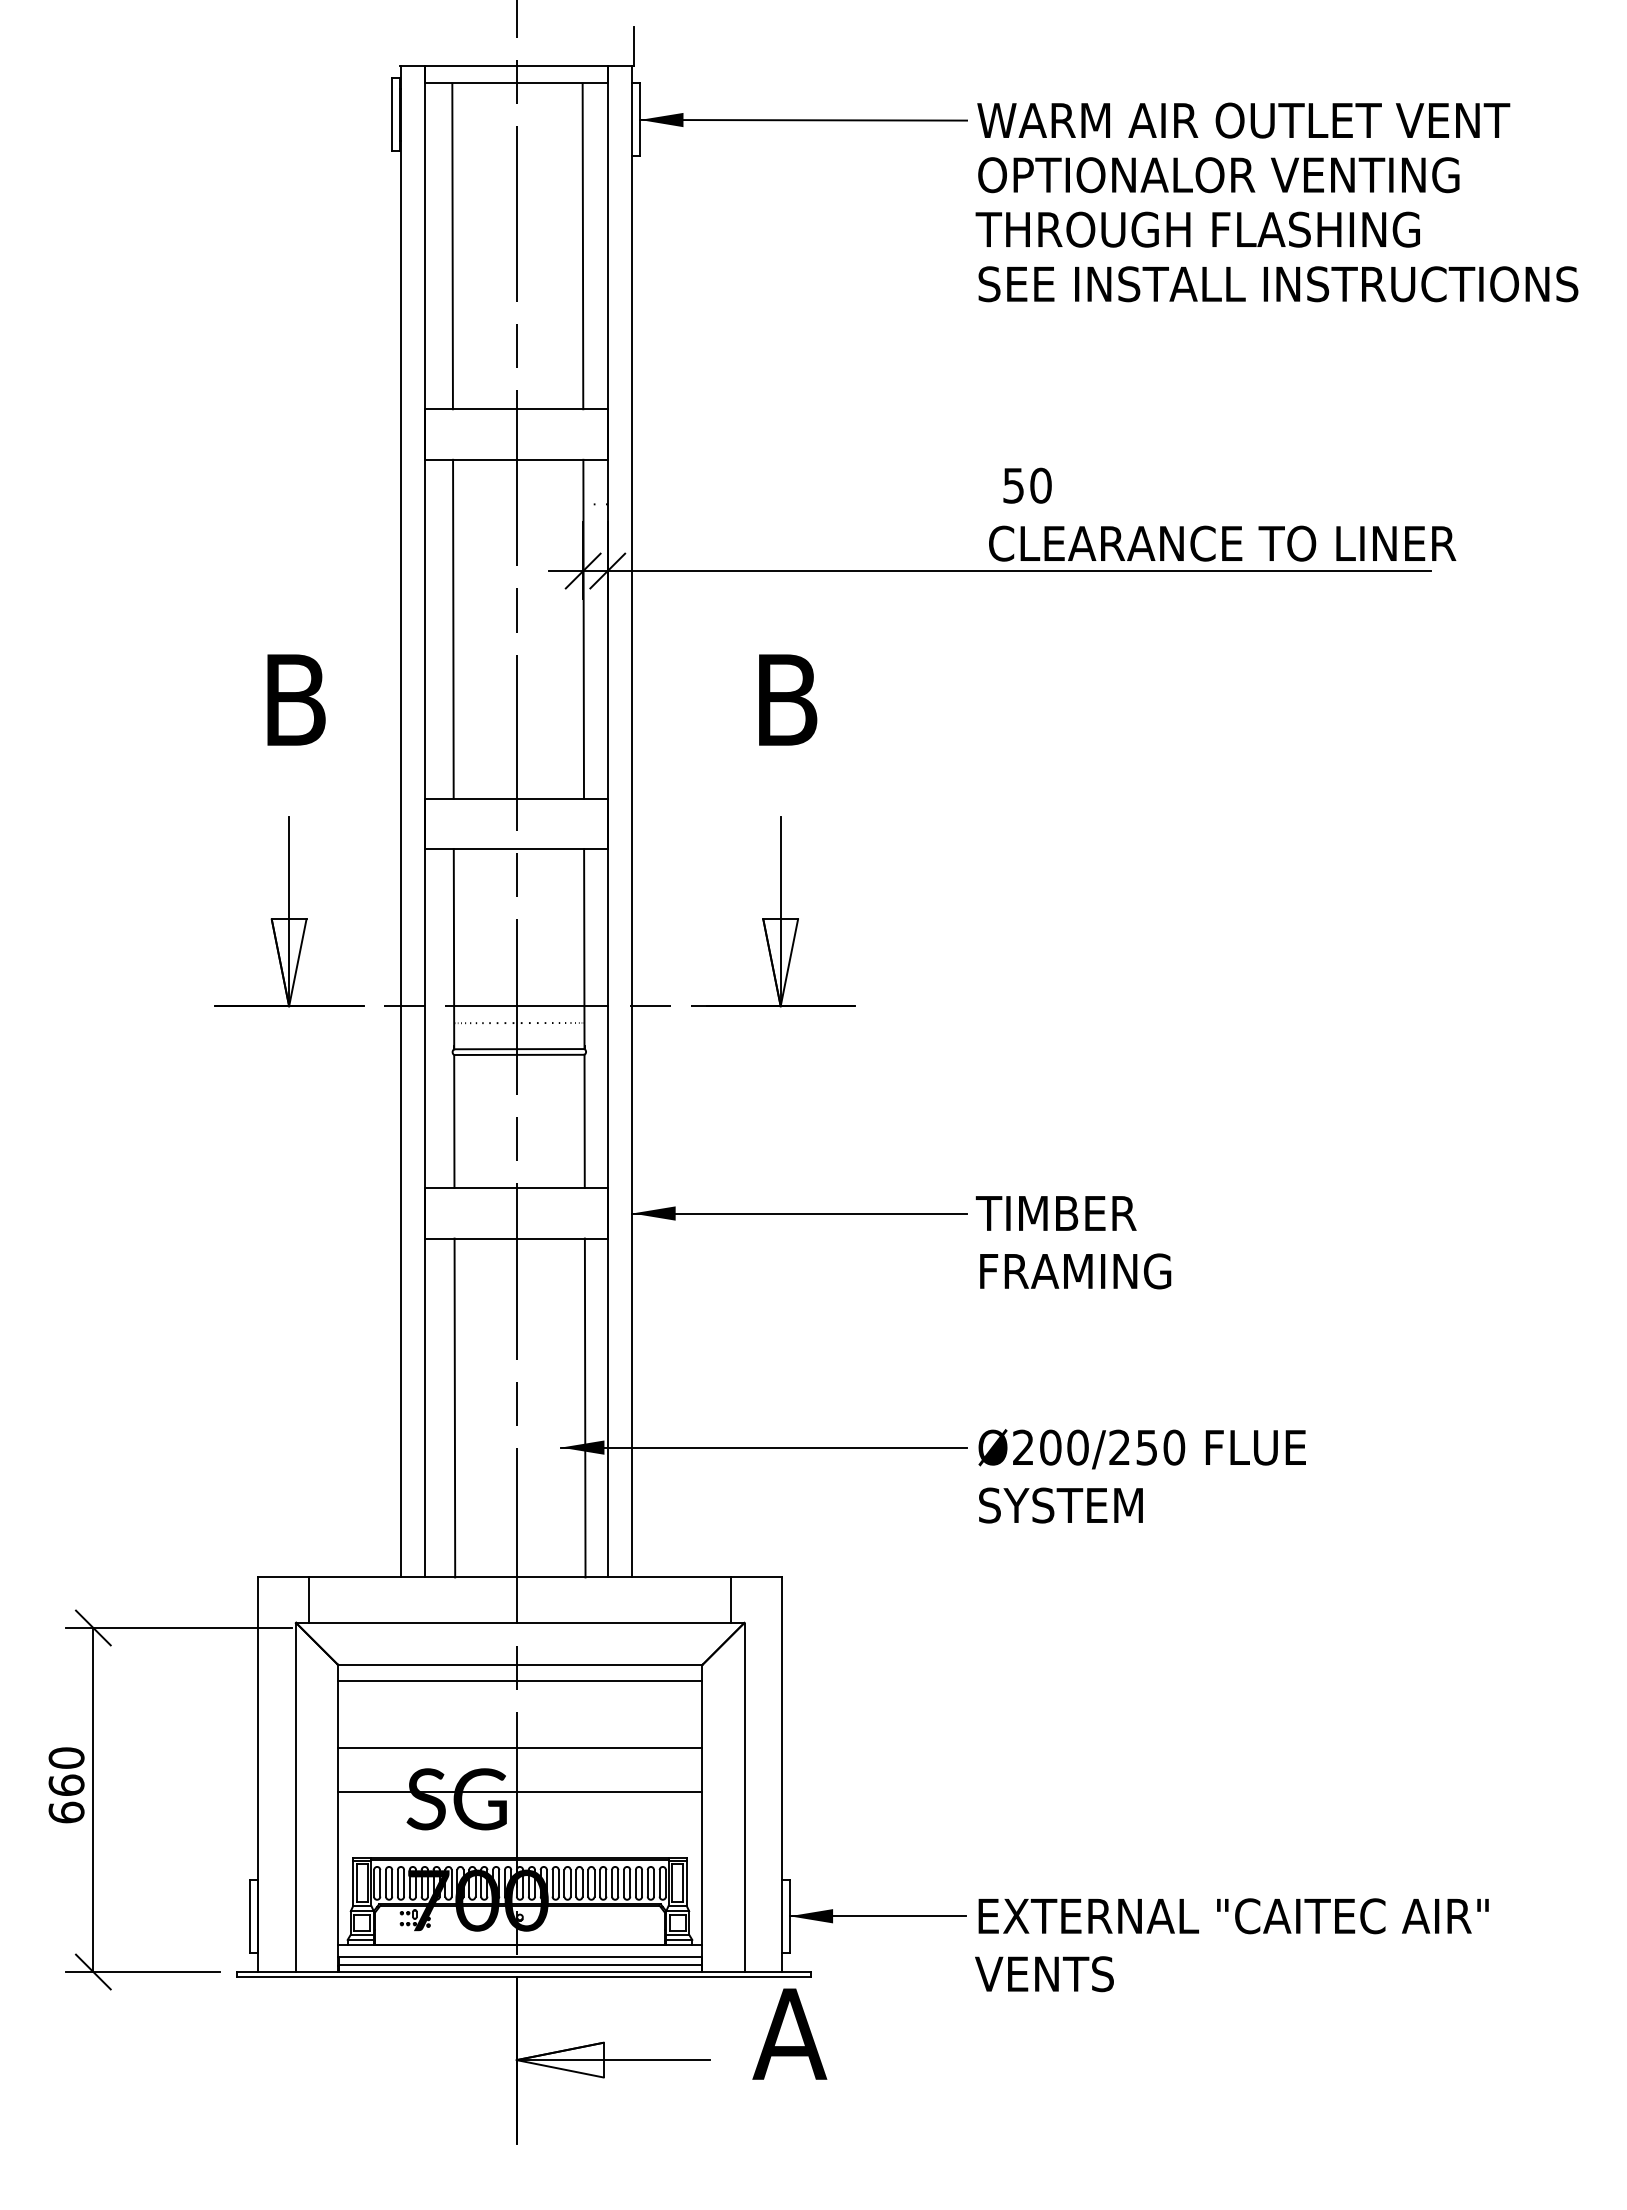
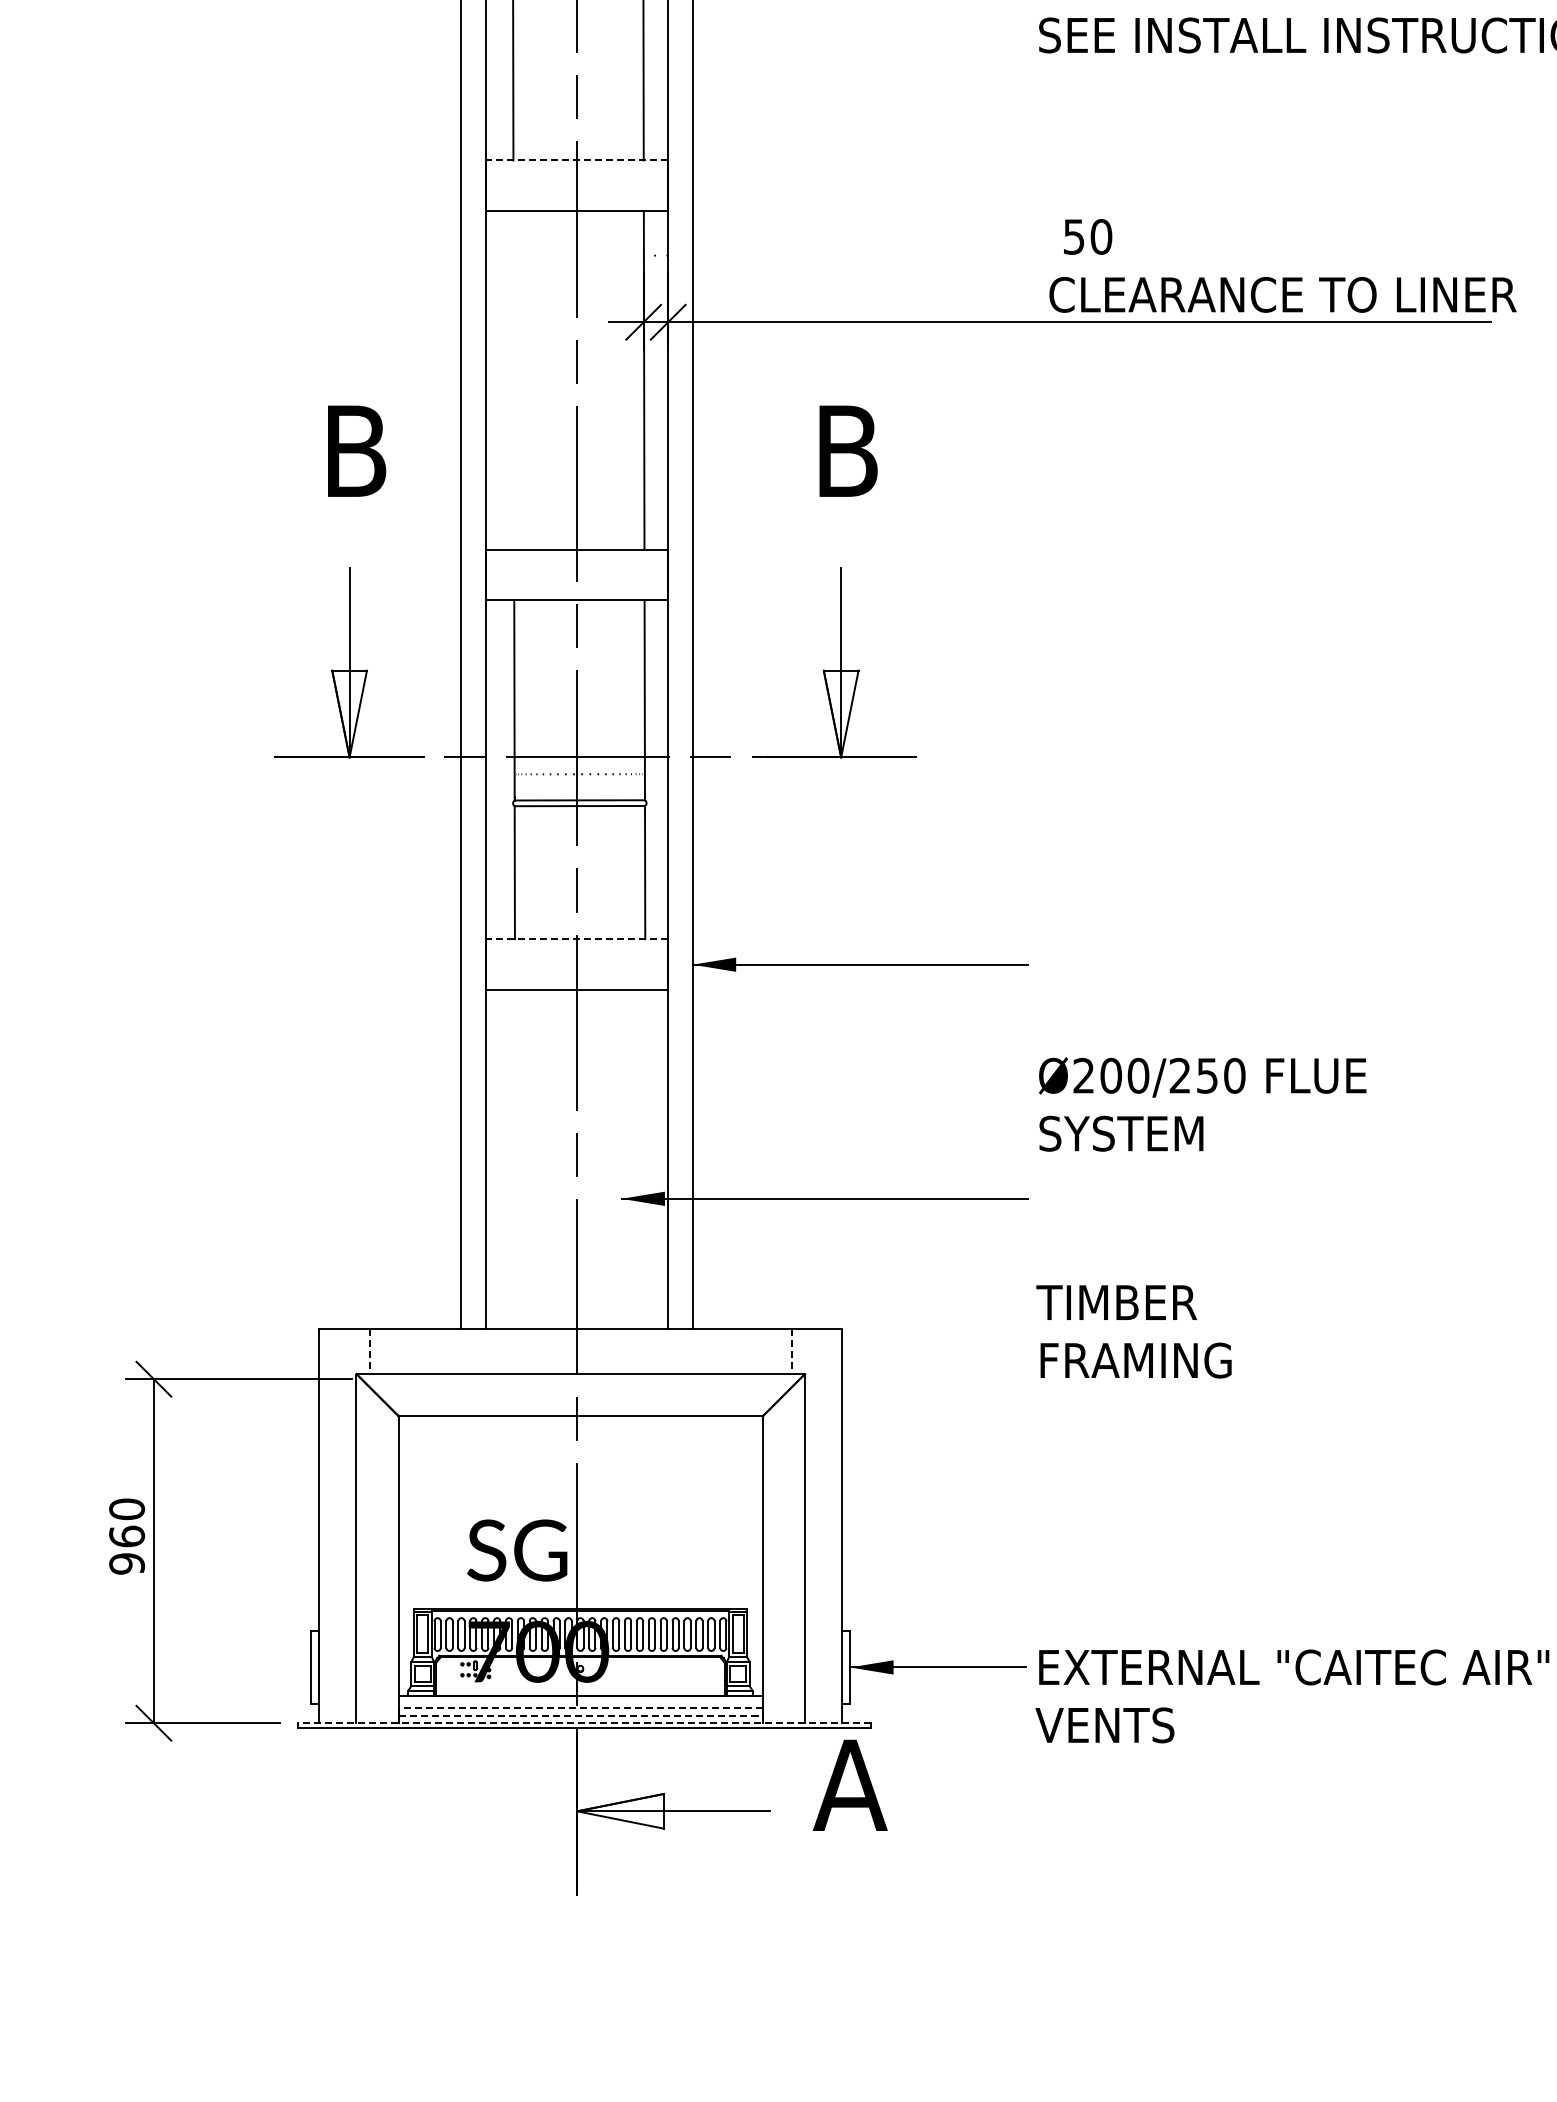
line: (516, 409) -> (576, 160), solid -> dashed
line: (453, 628) -> (513, 379), removed
line: (516, 1188) -> (576, 939), solid -> dashed
text: (1073, 1242) -> (1133, 1331), moved
line: (454, 1407) -> (514, 1158), removed
line: (584, 1407) -> (644, 1158), removed
text: (1141, 1476) -> (1201, 1104), moved
line: (309, 1600) -> (369, 1351), solid -> dashed
line: (731, 1600) -> (791, 1351), solid -> dashed
line: (520, 1681) -> (580, 1432), removed
line: (520, 1748) -> (580, 1499), removed
line: (520, 1792) -> (580, 1543), removed
text: (66, 1812) -> (126, 1563), 660 -> 960
line: (519, 1956) -> (579, 1707), solid -> dashed
line: (520, 1965) -> (580, 1716), solid -> dashed
line: (523, 1972) -> (583, 1723), solid -> dashed

